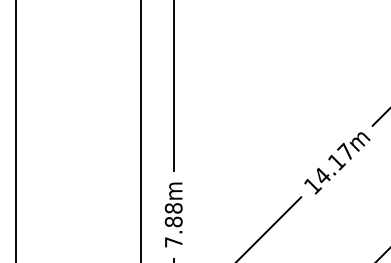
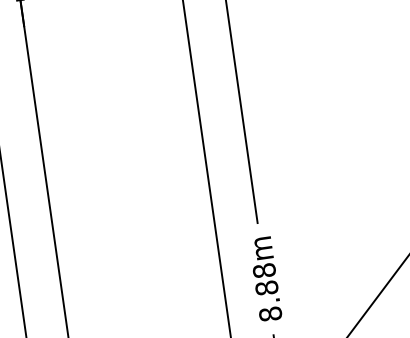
text: (173, 242) -> (270, 314), 7.88m -> 8.88m

